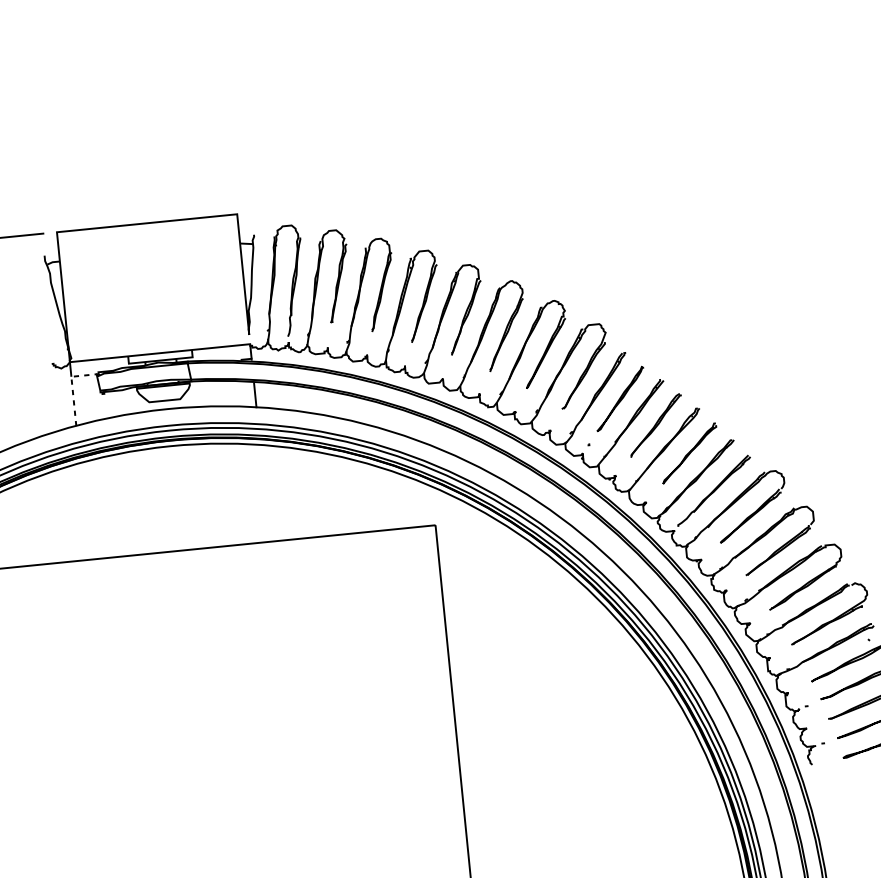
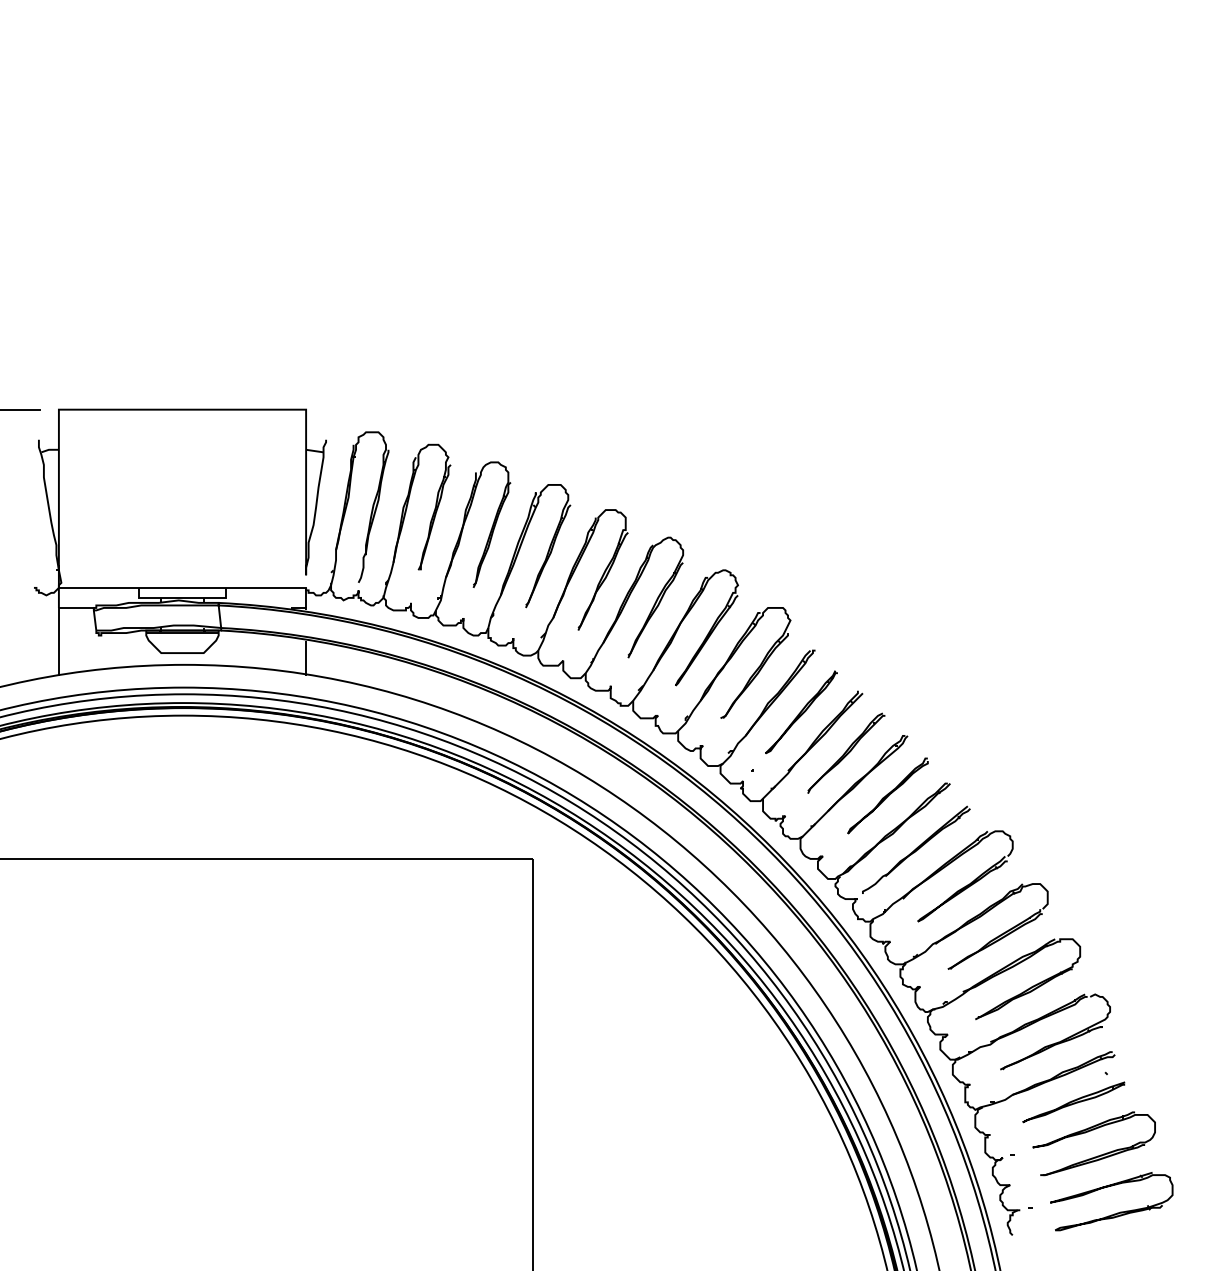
line: (72, 388) -> (58, 623), dashed -> solid

